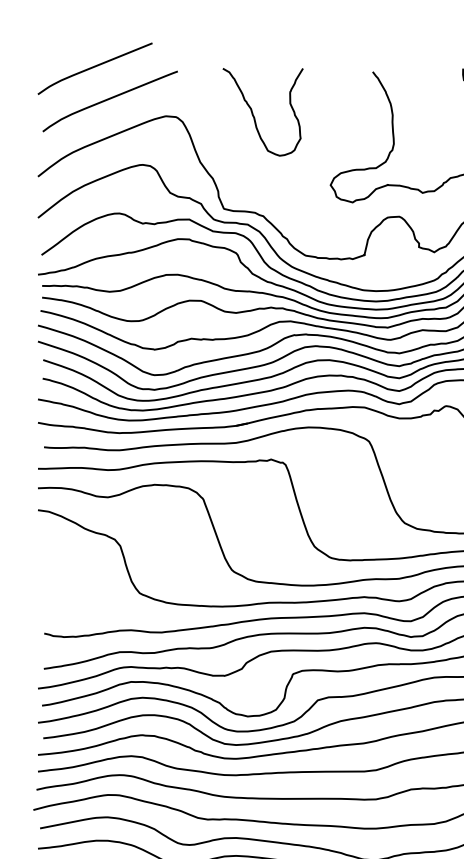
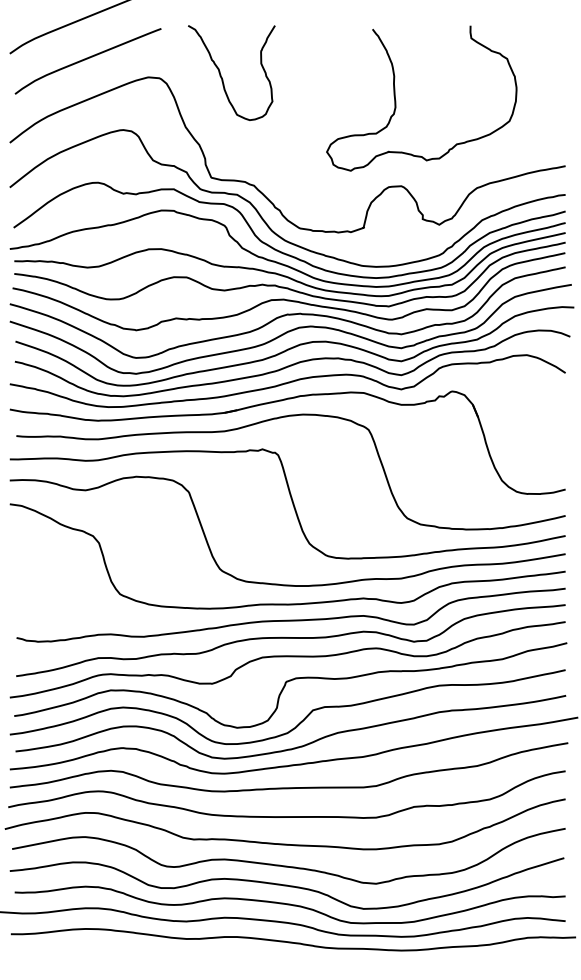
curve: (253, 113) -> (221, 74), moved

